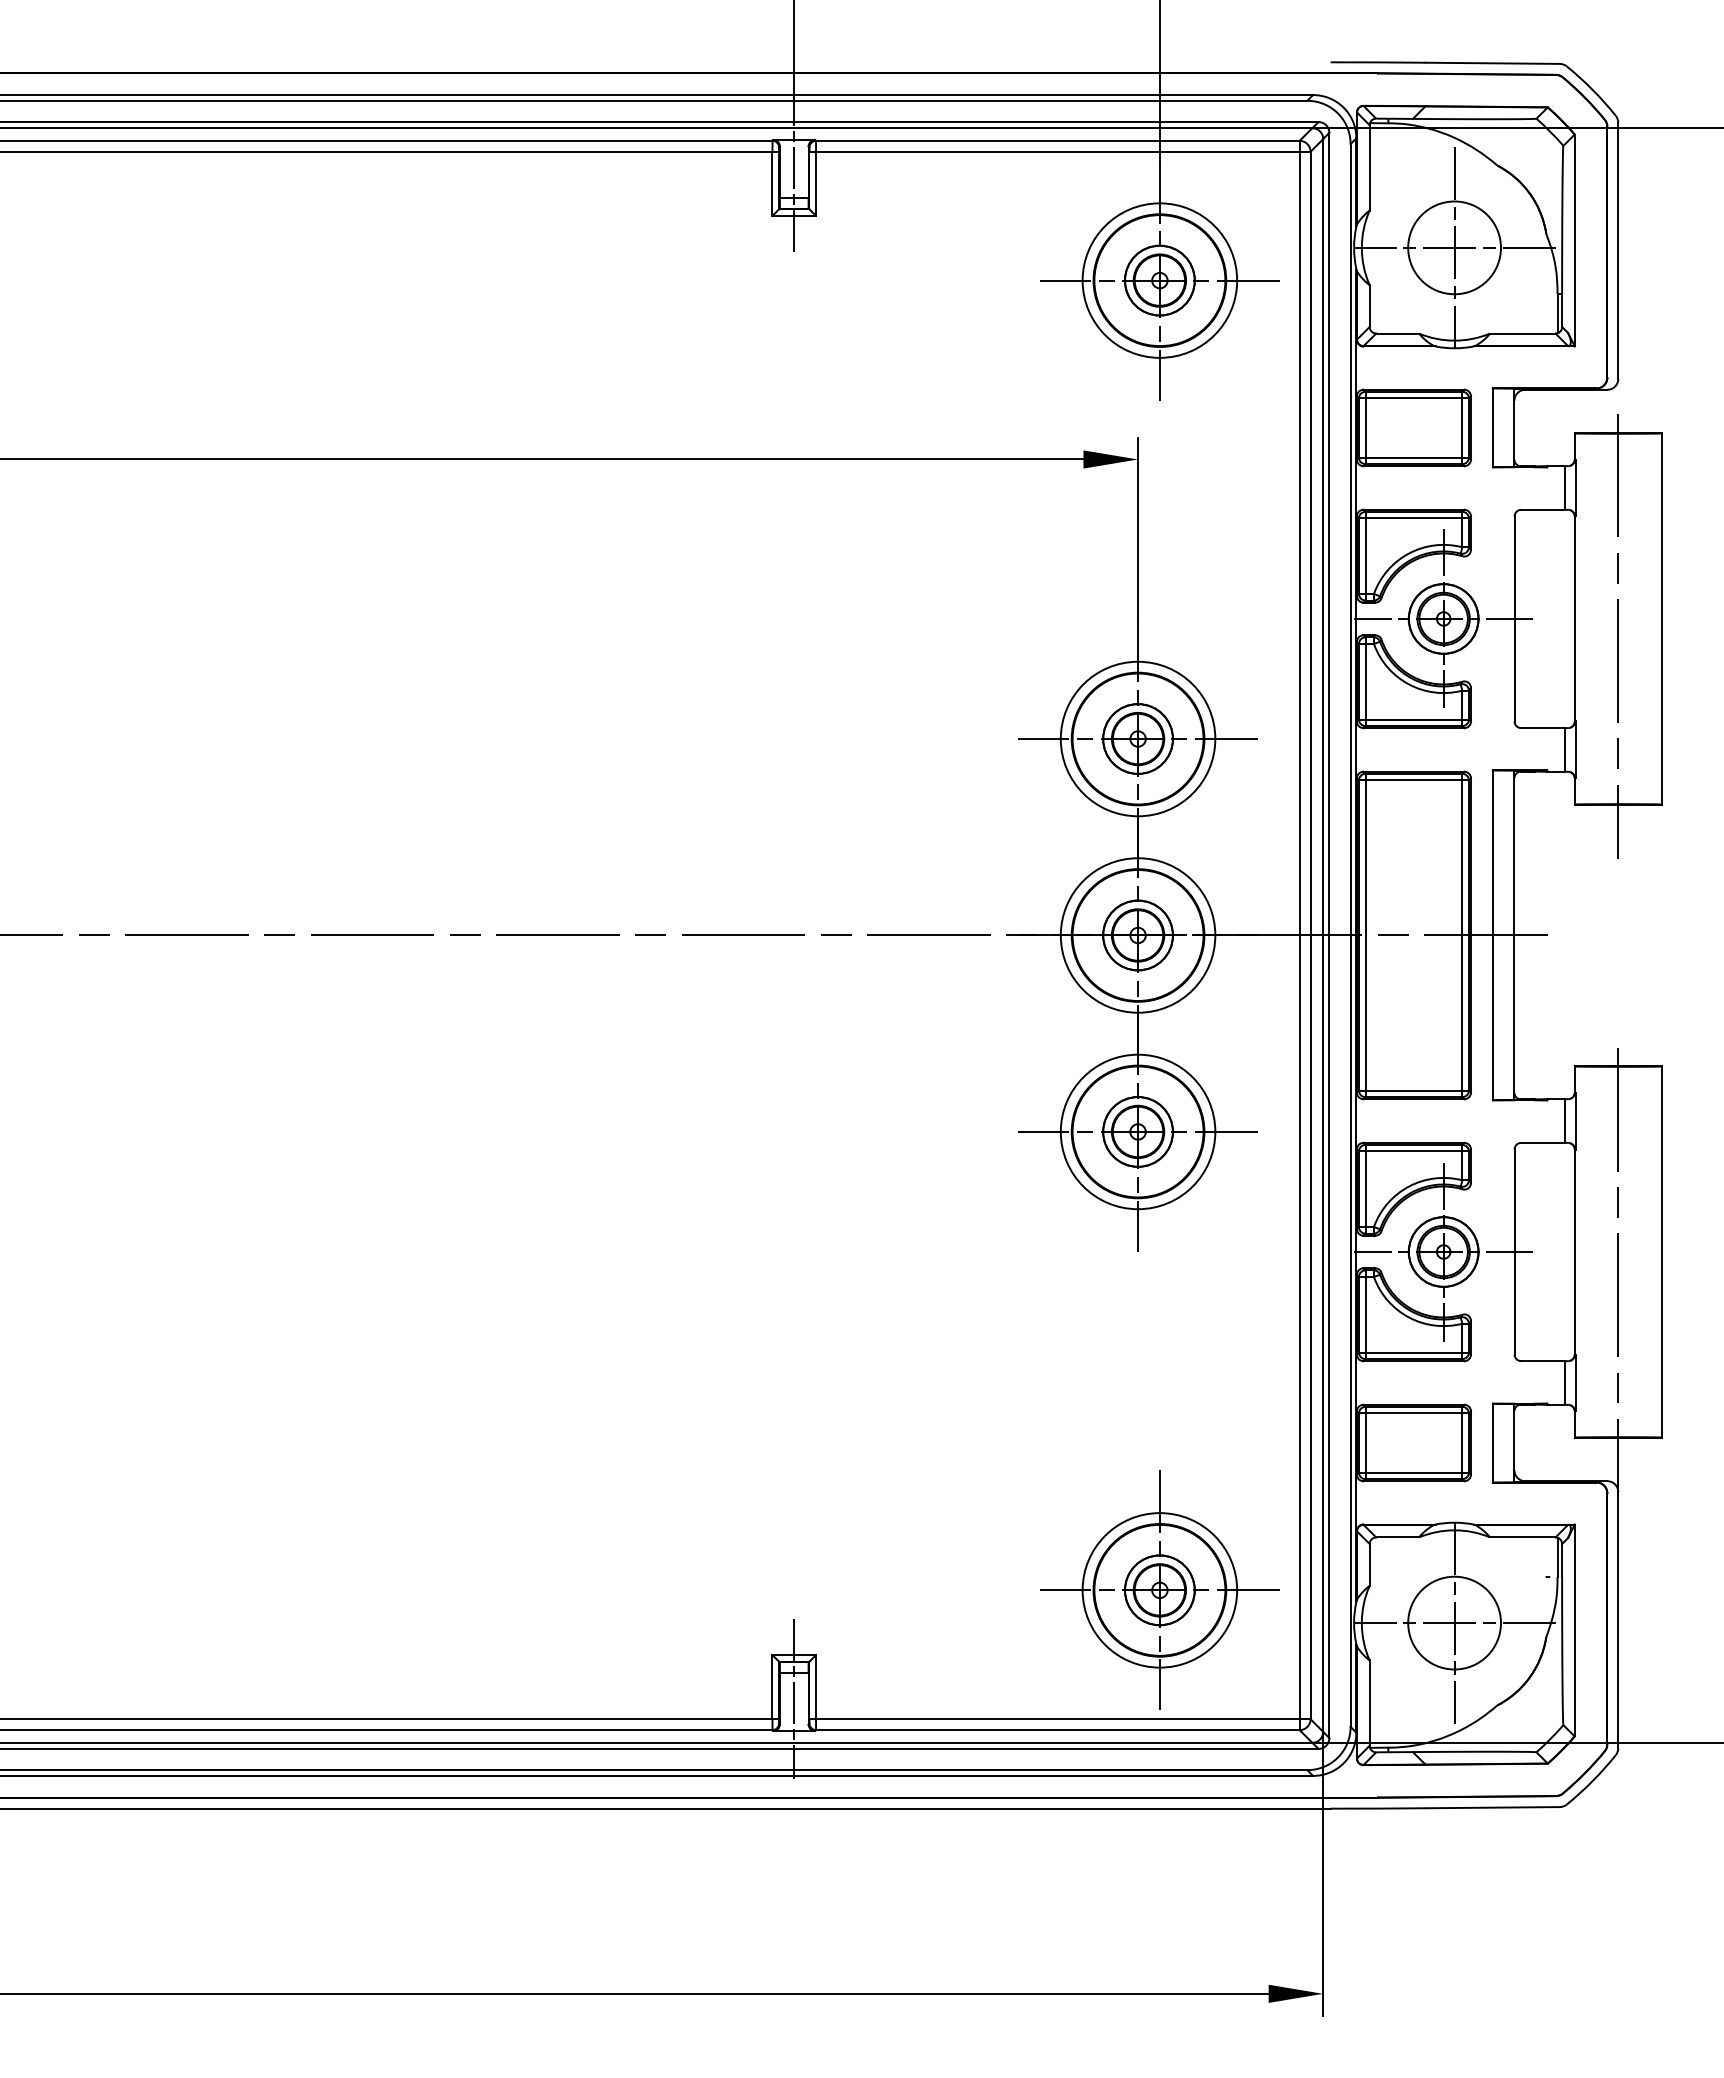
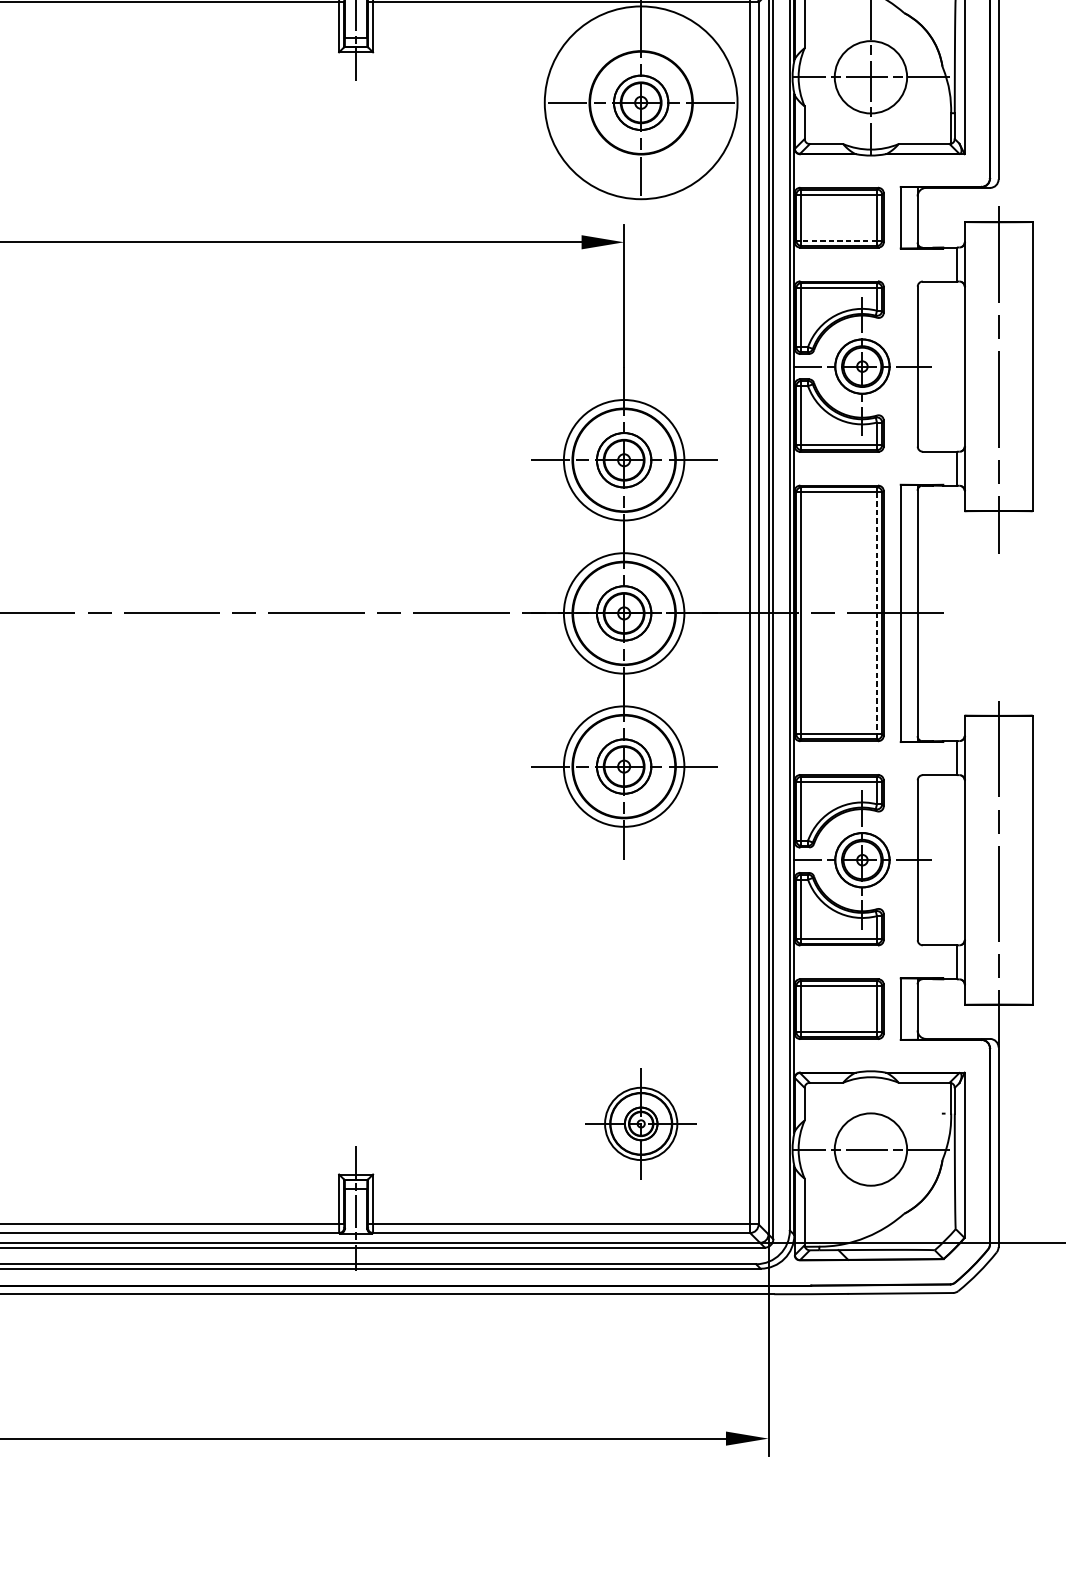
circle: (1159, 280) -> (640, 102), size x1.6
line: (1413, 457) -> (838, 240), solid -> dashed
line: (1462, 936) -> (877, 614), solid -> dashed
part: (1159, 1589) -> (640, 1123), size x0.6
line: (1454, 1623) -> (870, 1149), removed

